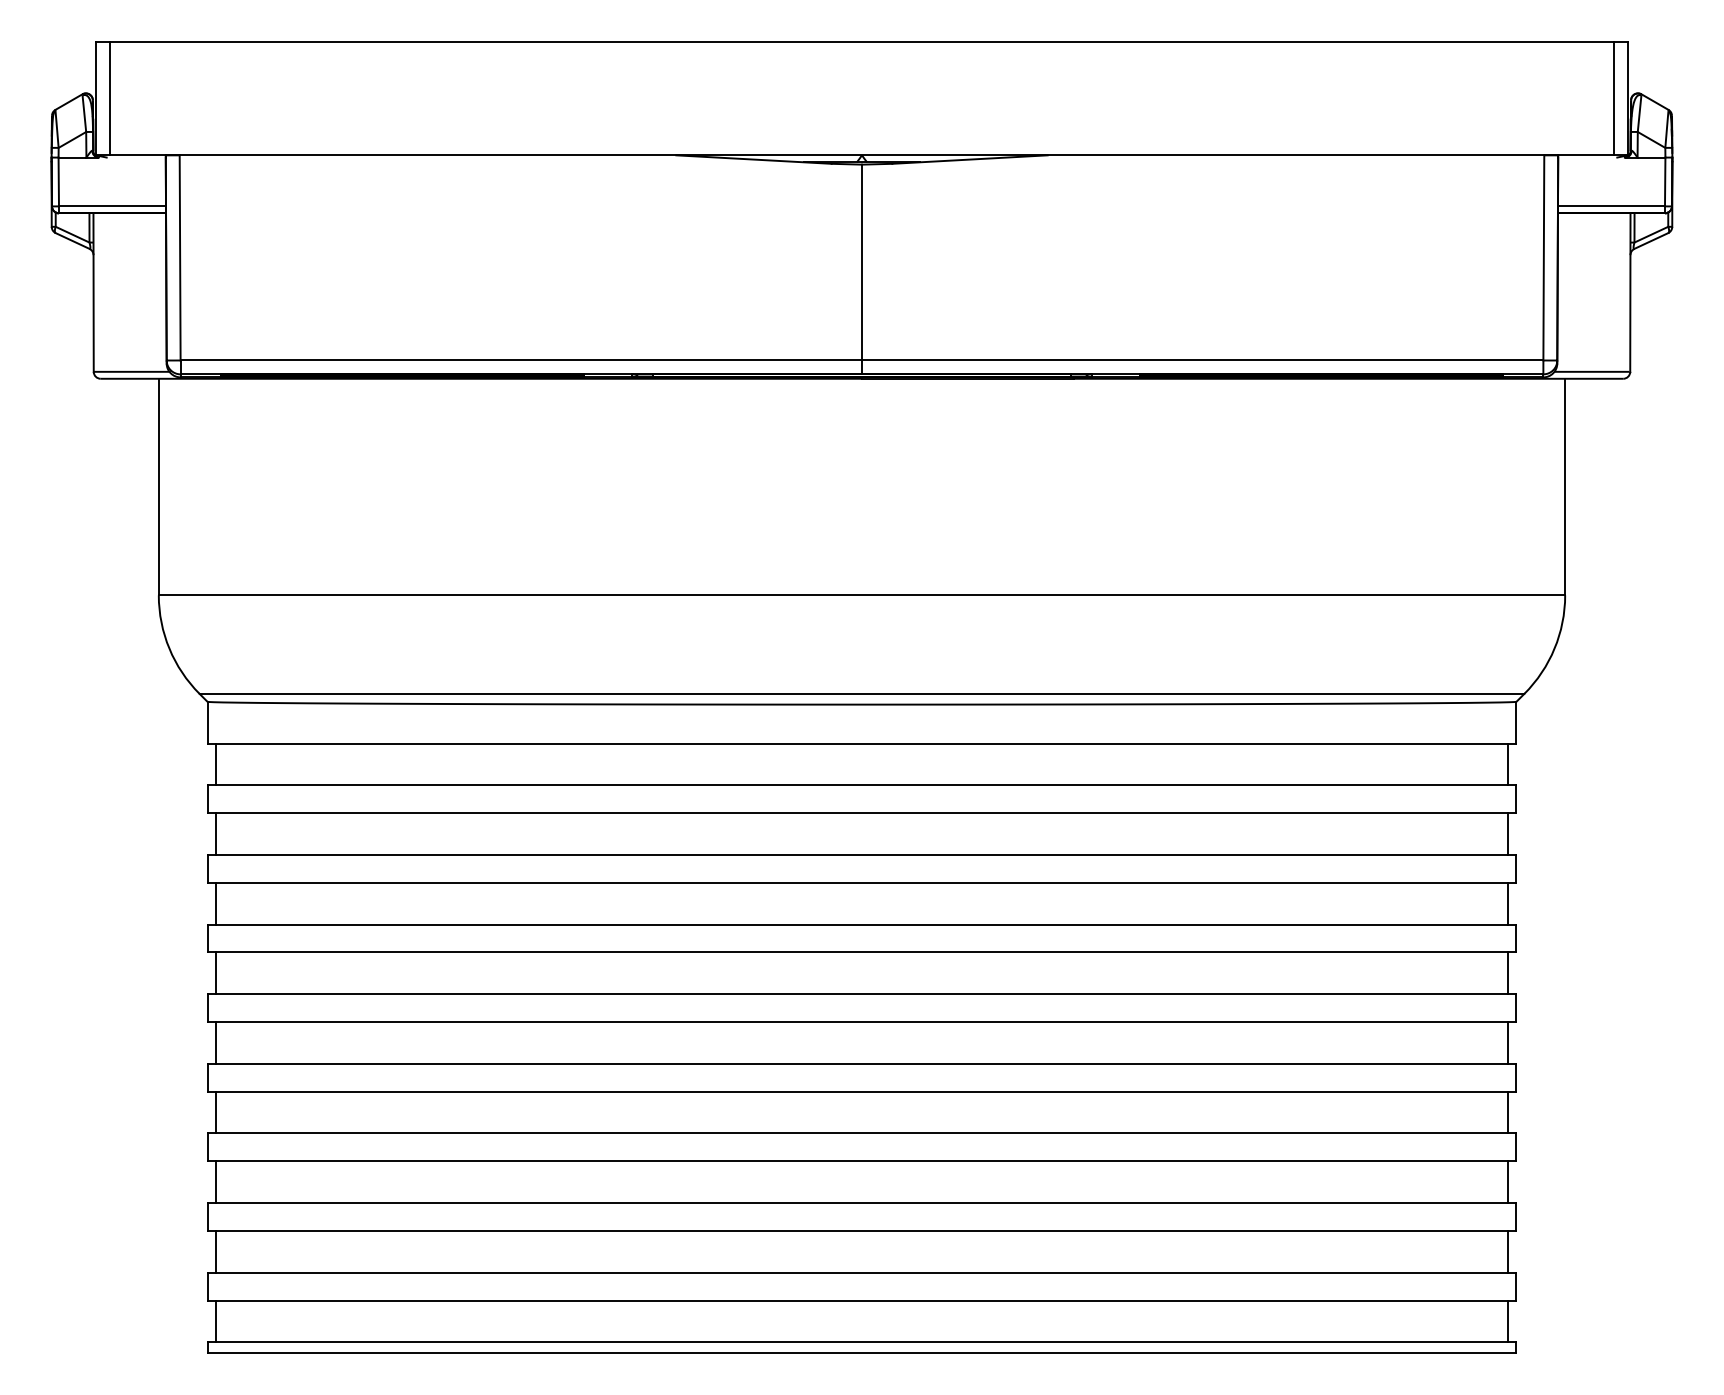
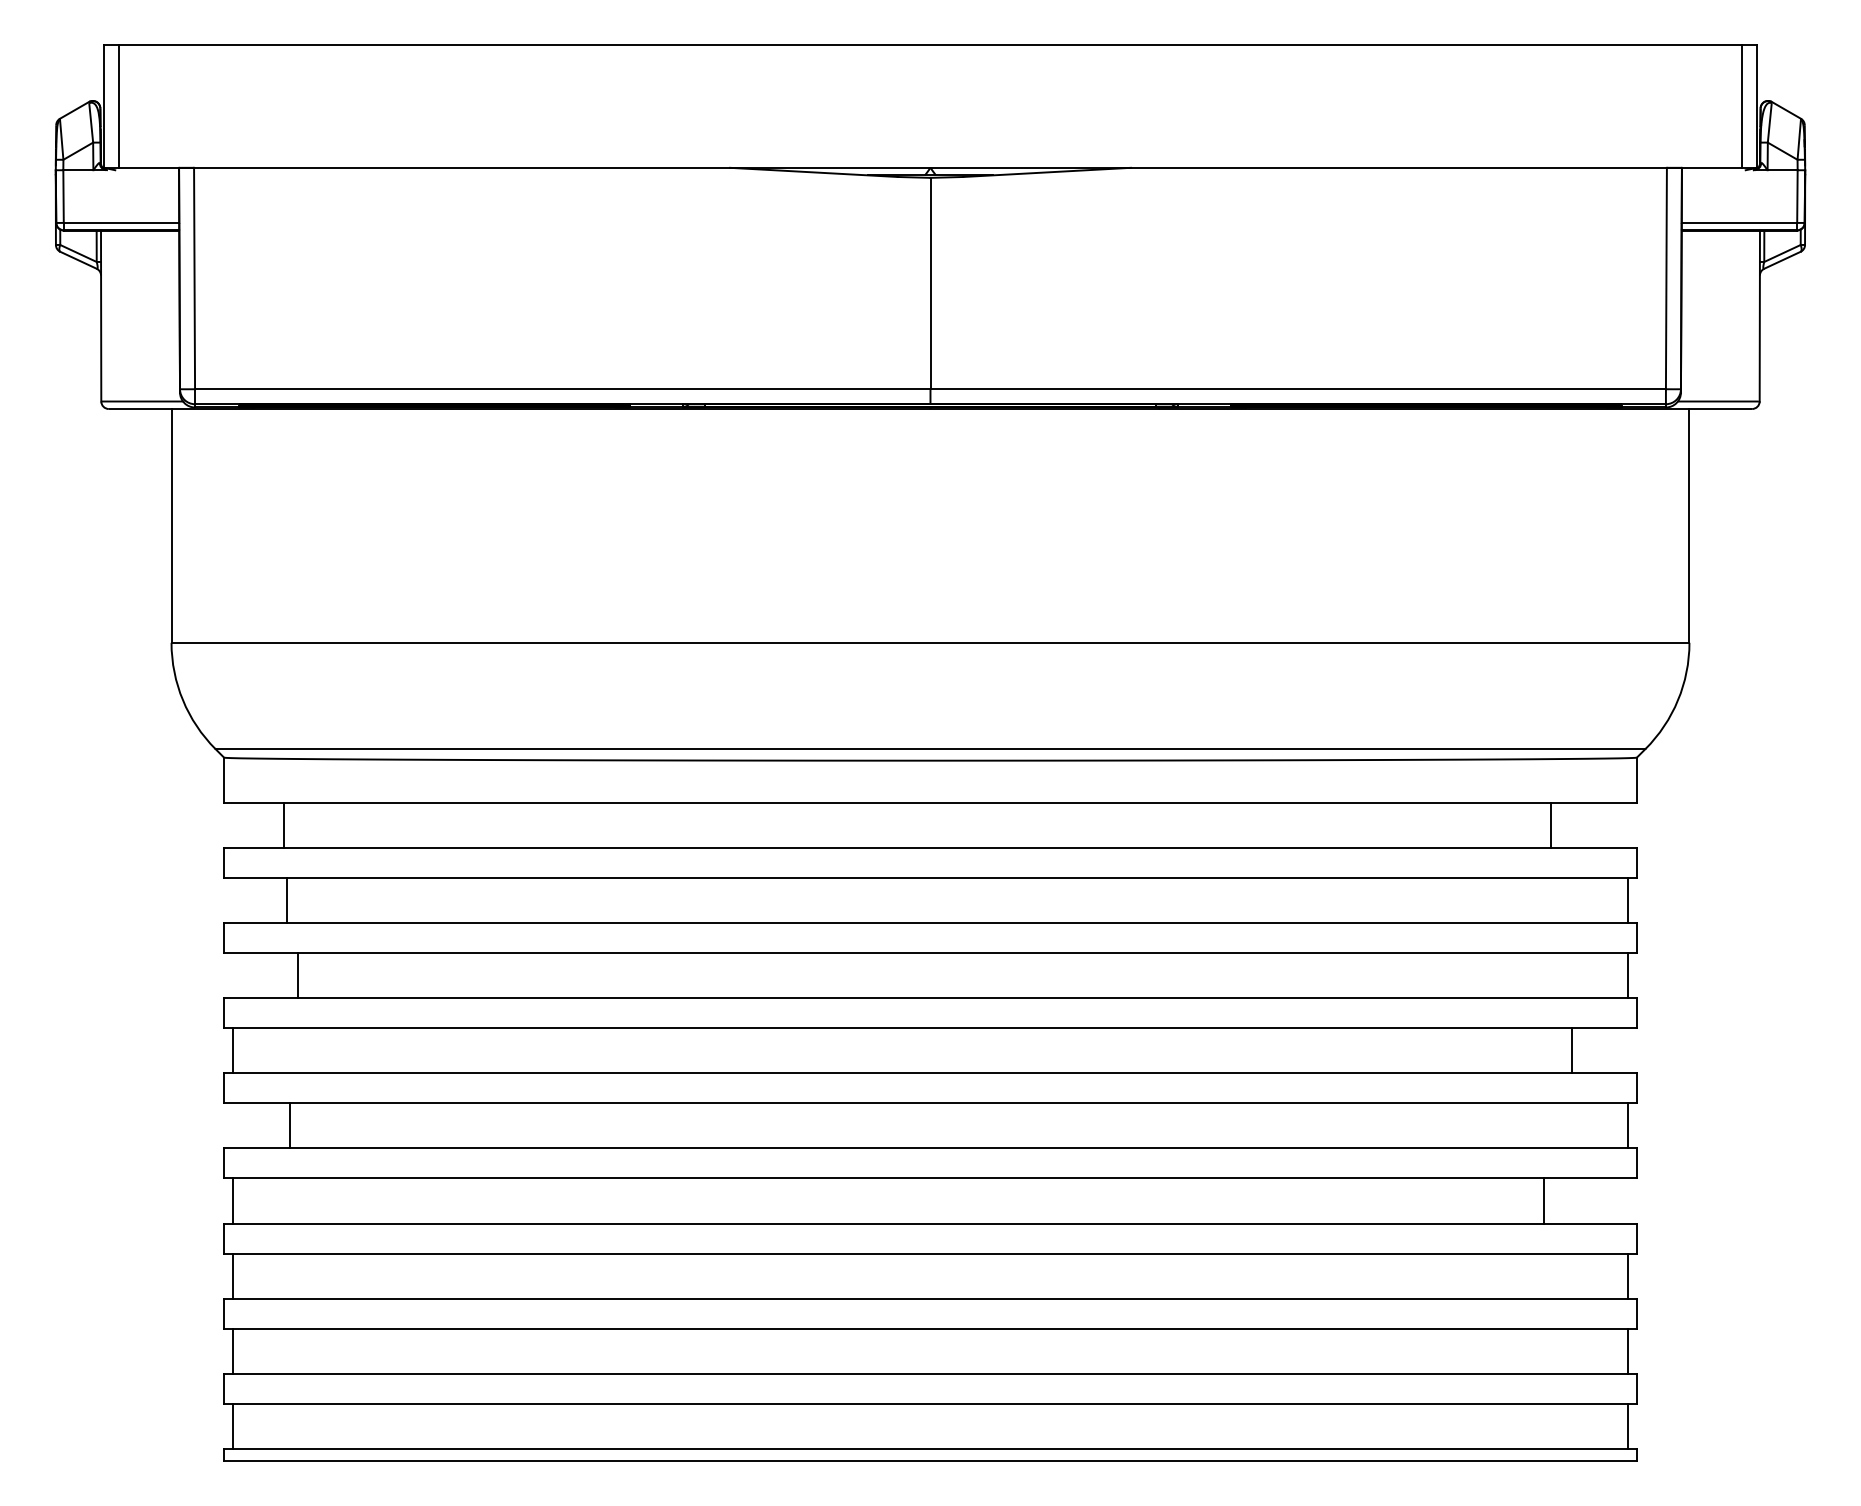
line: (216, 763) -> (284, 824), moved
line: (1507, 763) -> (1550, 824), moved
line: (216, 833) -> (287, 899), moved
line: (216, 903) -> (298, 975), moved
line: (1507, 973) -> (1571, 1050), moved
line: (216, 1042) -> (290, 1125), moved
line: (1507, 1112) -> (1543, 1200), moved

